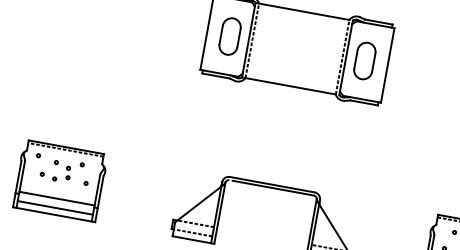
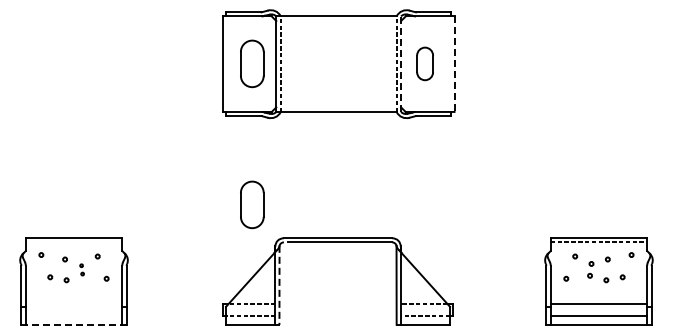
line: (346, 58) -> (401, 64), solid -> dashed
part: (364, 60) -> (424, 63), size x0.7
line: (387, 65) -> (454, 64), solid -> dashed
part: (210, 146) -> (252, 204), added
line: (65, 149) -> (73, 241), removed
part: (67, 172) -> (81, 269), size x0.7
line: (56, 198) -> (73, 304), removed
line: (54, 208) -> (73, 316), removed
line: (219, 213) -> (279, 285), solid -> dashed
line: (54, 214) -> (74, 324), solid -> dashed

